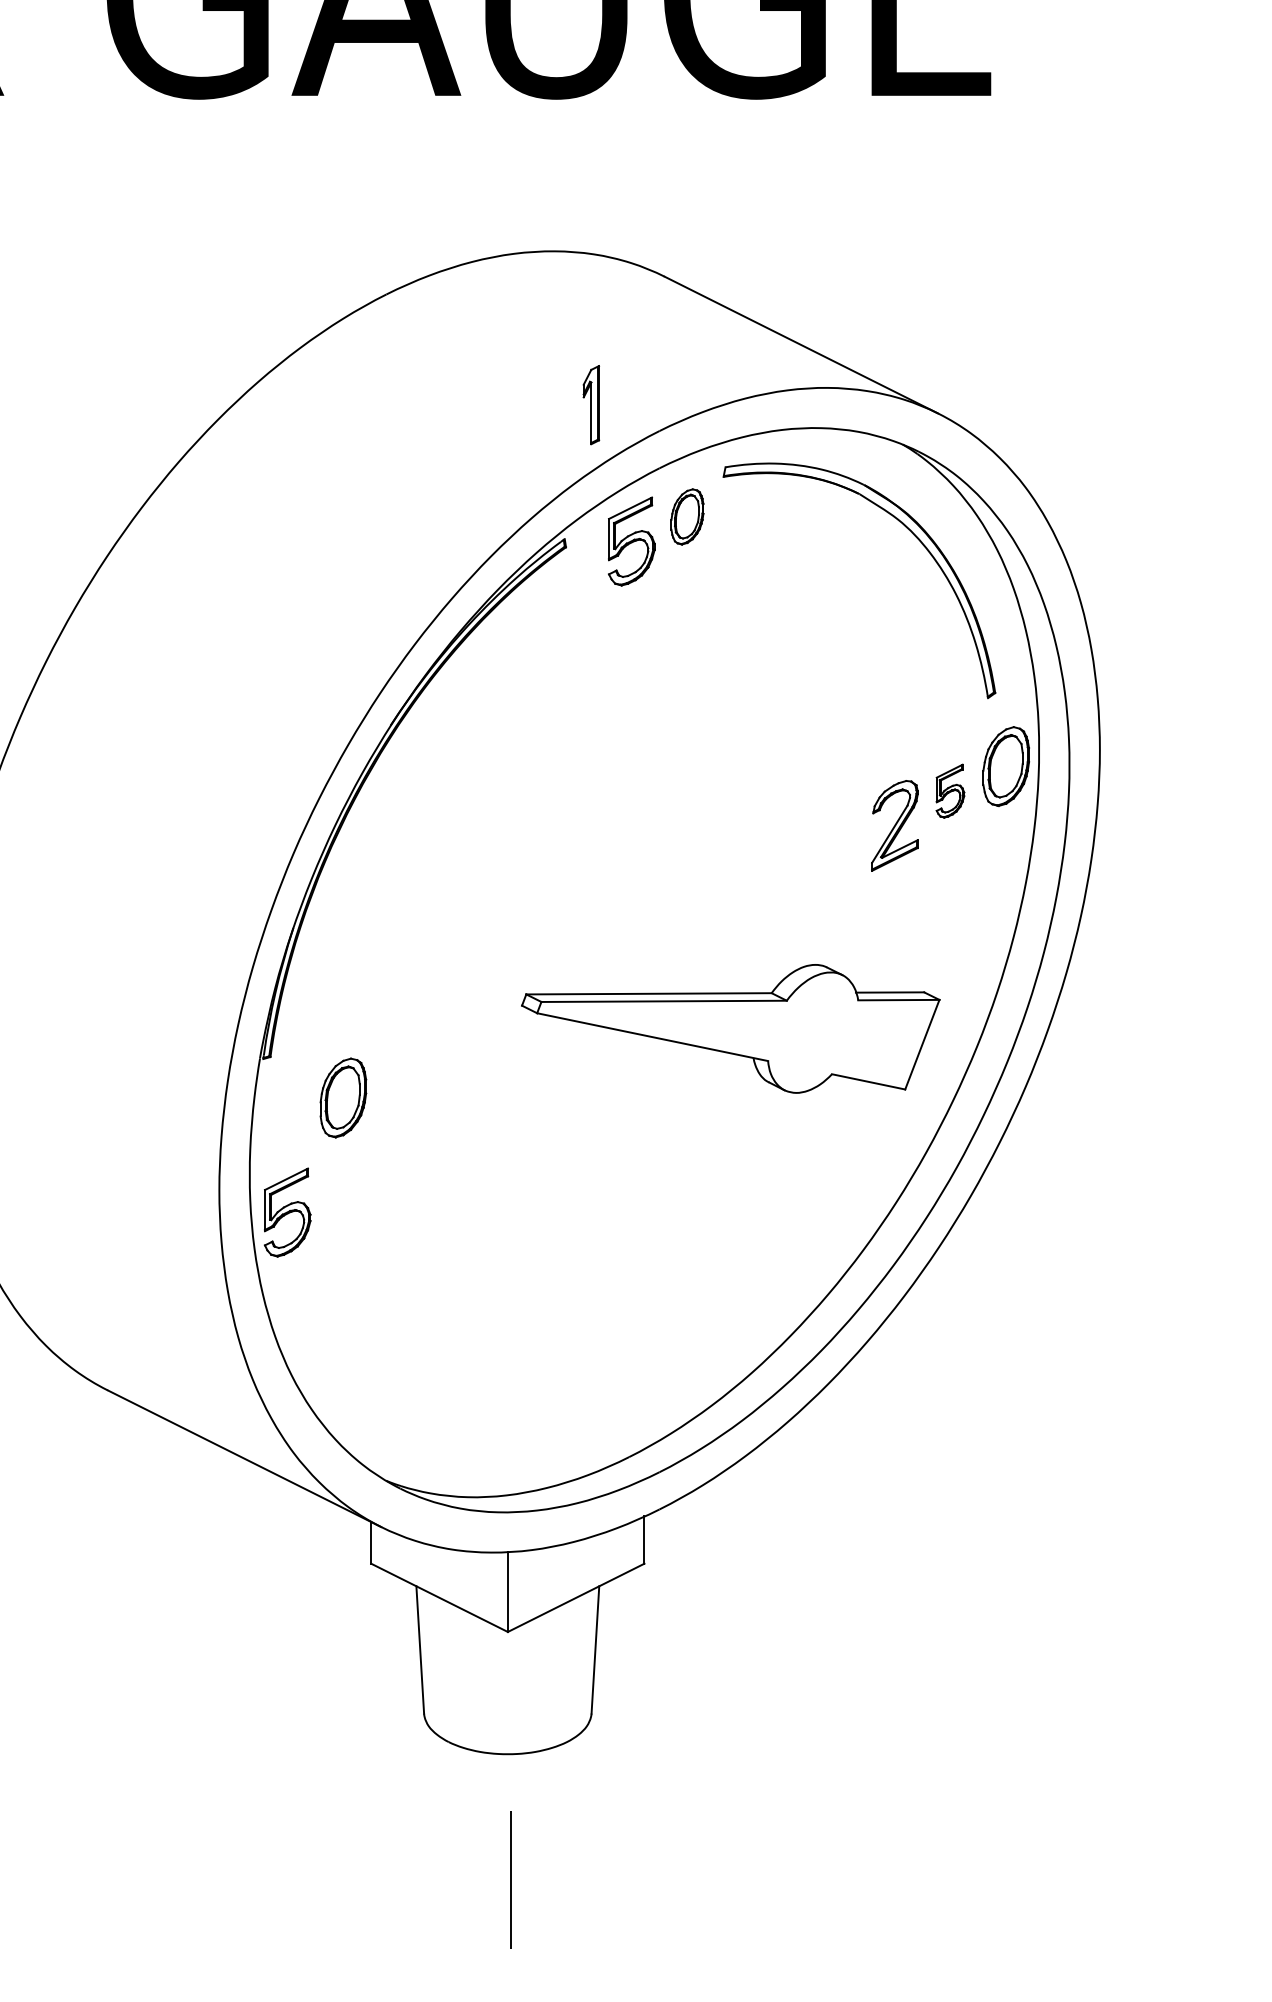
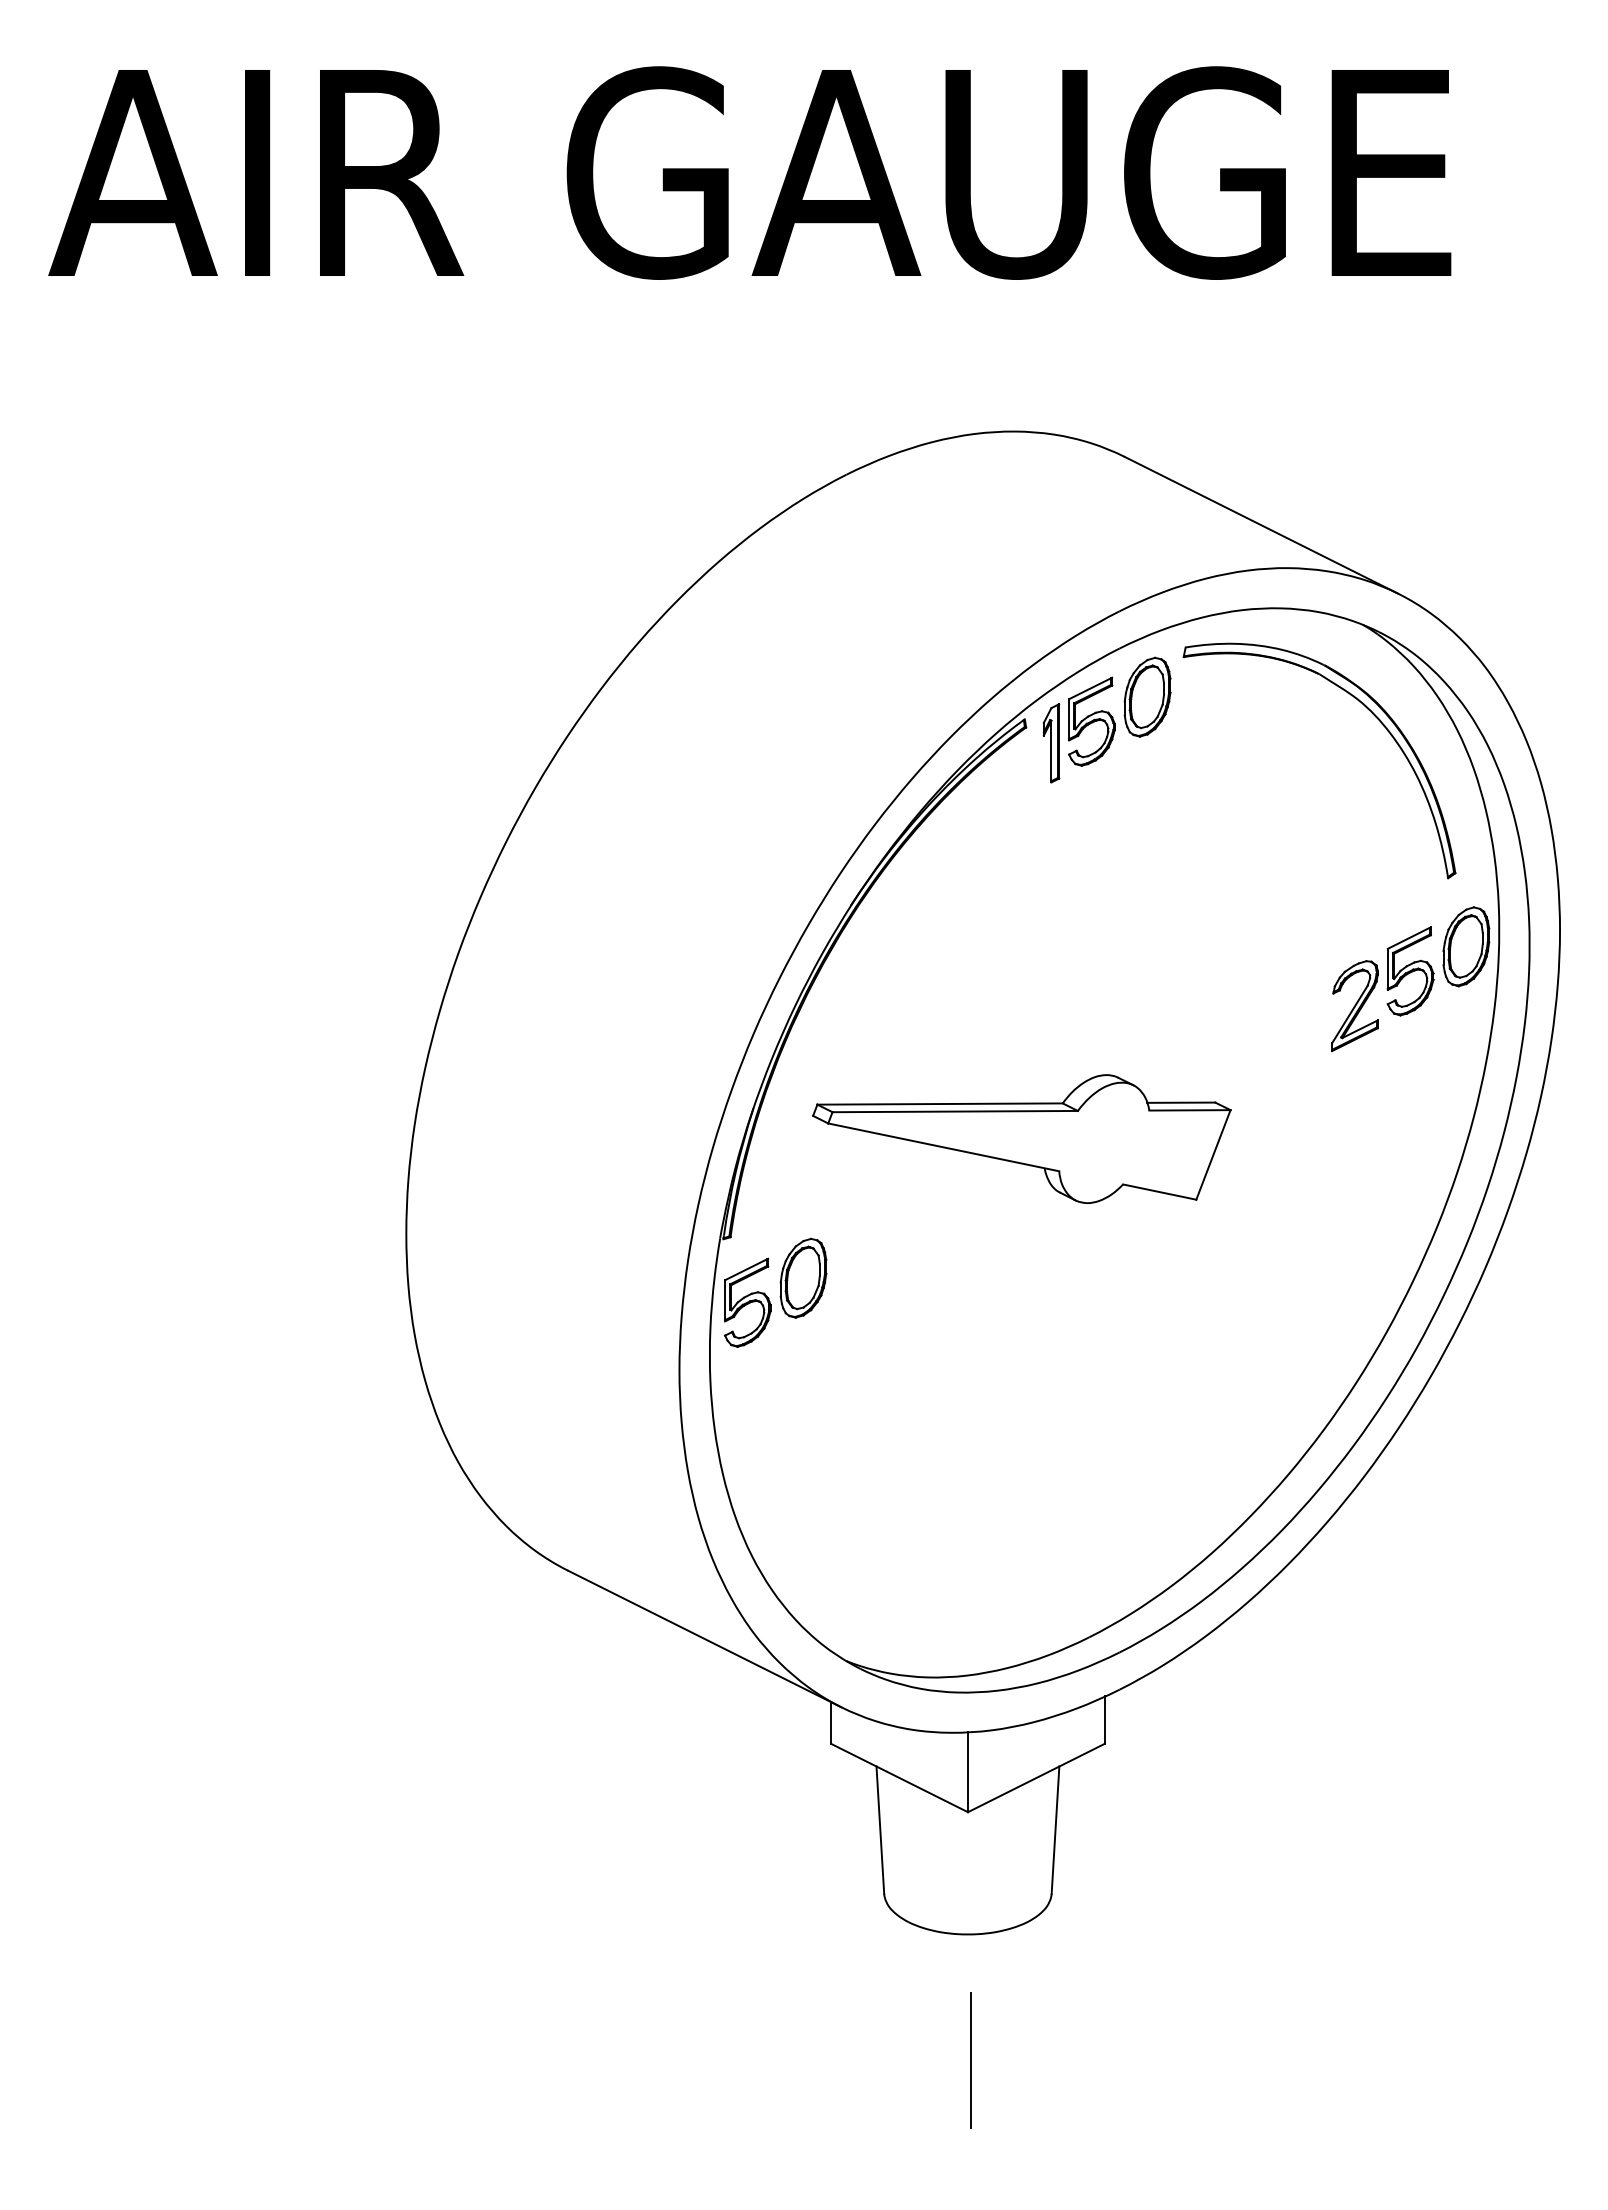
part: (591, 405) -> (1051, 743), moved
part: (687, 516) -> (1147, 696), size x1.43
part: (950, 791) -> (1410, 971), size x1.67
part: (730, 1028) -> (1021, 1138), moved
part: (287, 1212) -> (747, 1302), moved

